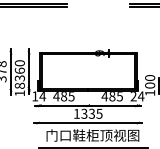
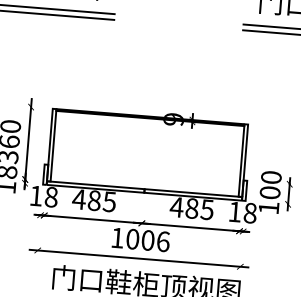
text: (42, 96) -> (50, 197), 14 -> 18
text: (137, 96) -> (242, 212), 24 -> 18
text: (91, 113) -> (147, 239), 1335 -> 1006

